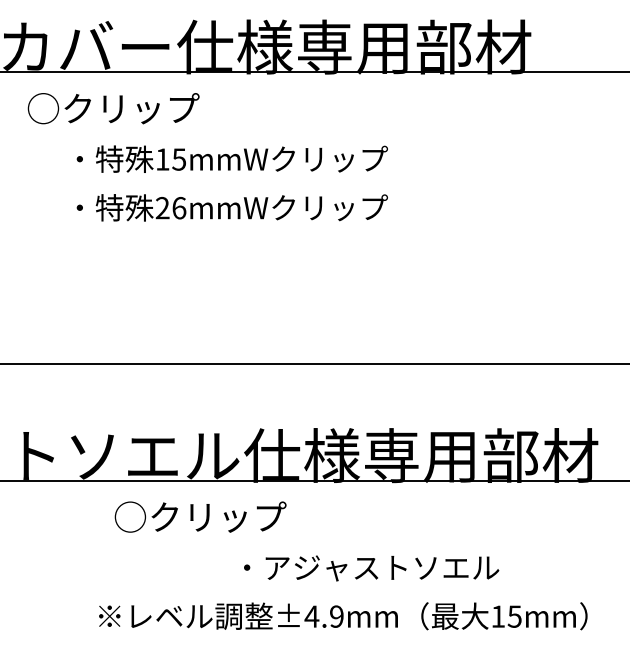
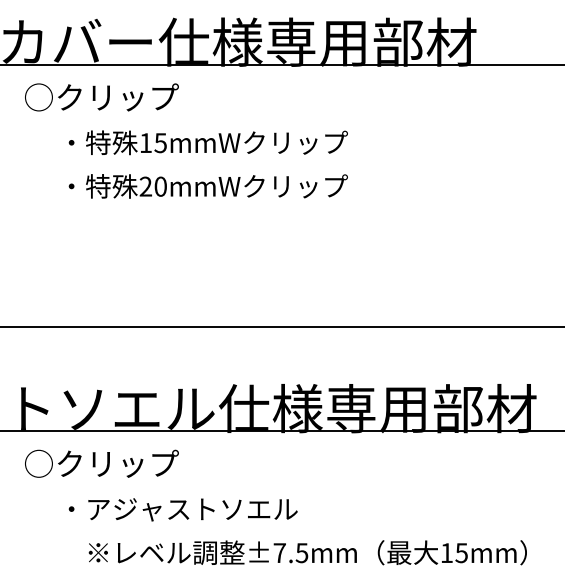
text: (178, 207) -> (160, 186), 26mmW -> 20mmW
text: (200, 516) -> (101, 463), moved
text: (370, 568) -> (182, 509), moved
text: (323, 617) -> (290, 553), ±4.9mm -> ±7.5mm

